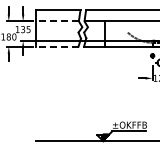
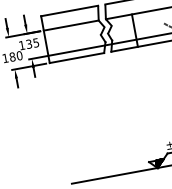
line: (56, 21) -> (70, 25), dashed -> solid
line: (56, 46) -> (75, 58), dashed -> solid

